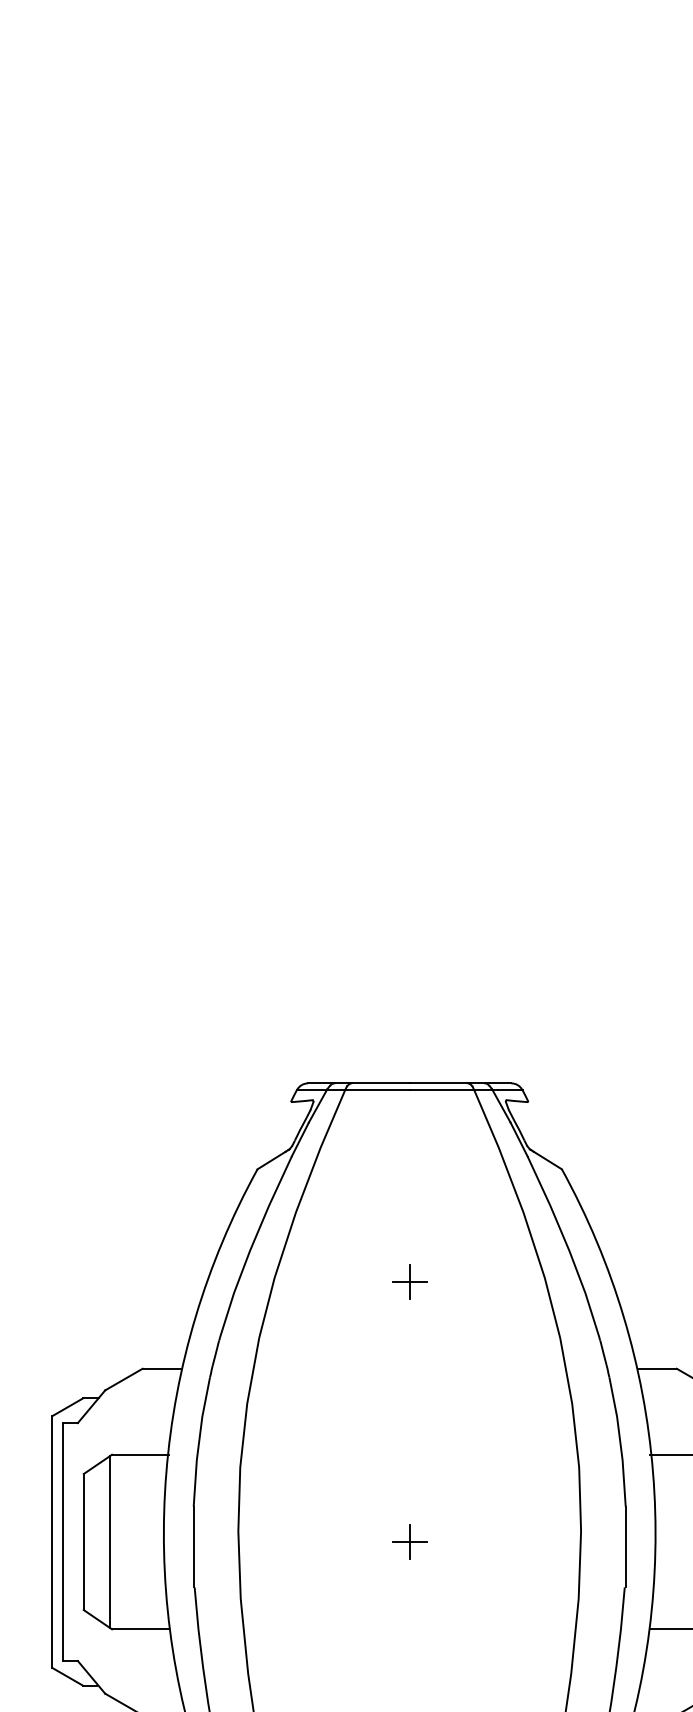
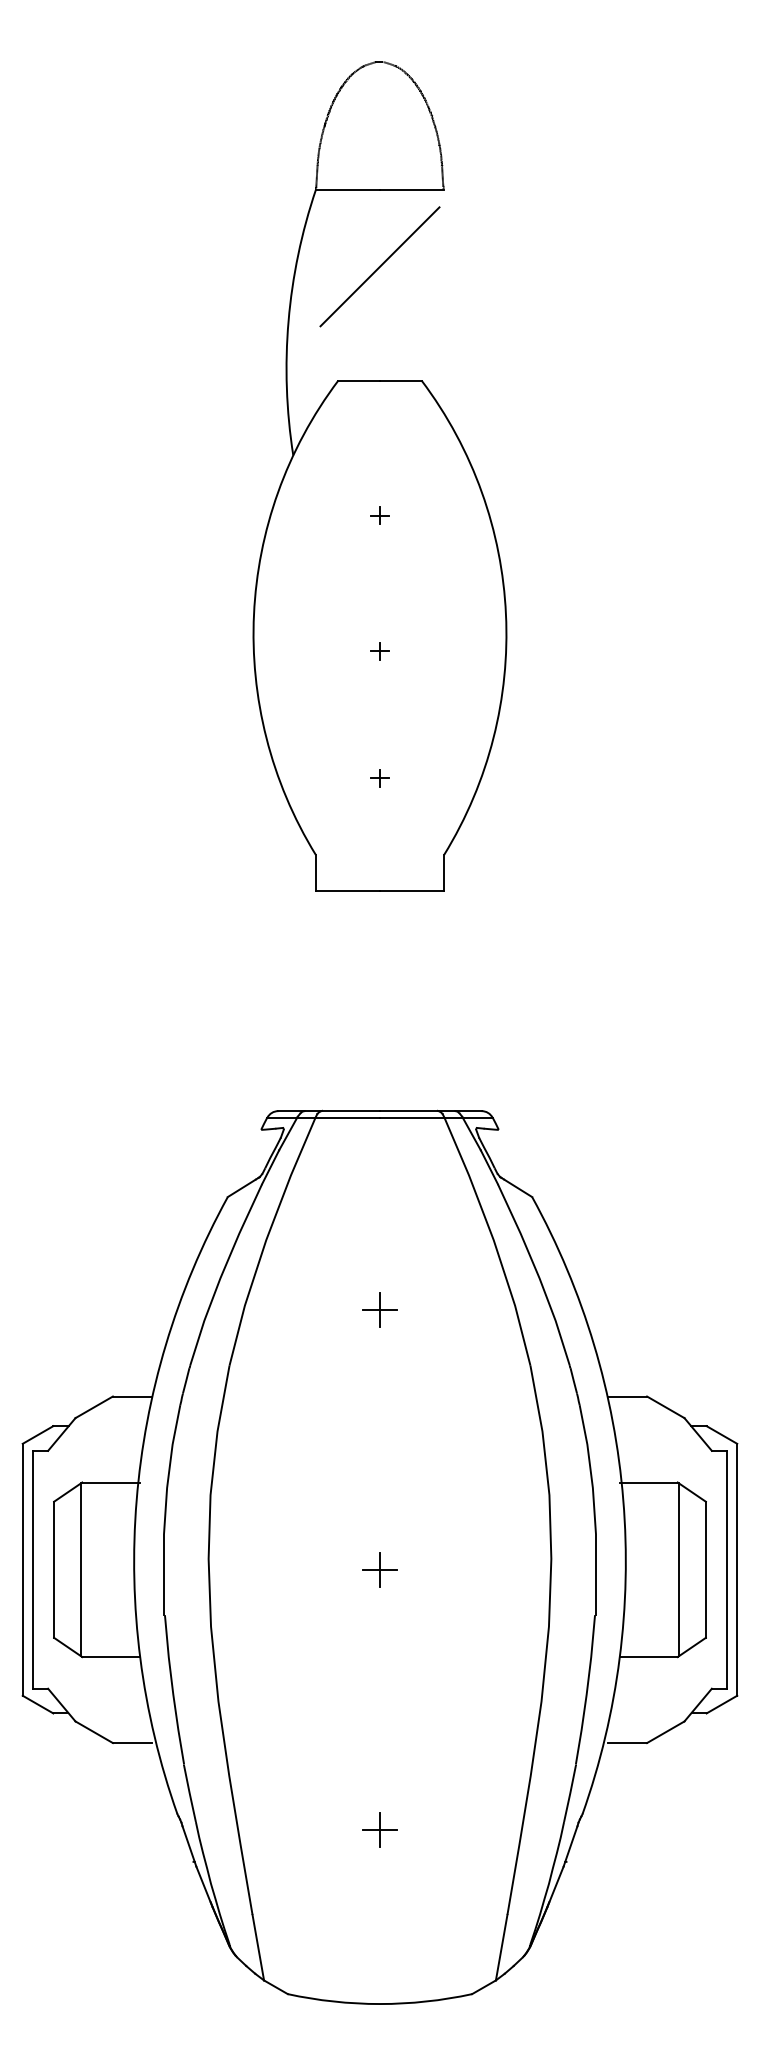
part: (409, 448) -> (379, 476), added

